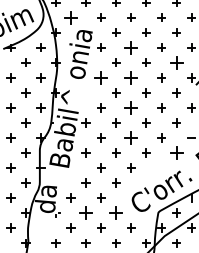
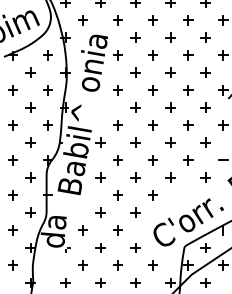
part: (70, 17) -> (82, 20), size x0.62
part: (131, 47) -> (153, 55), size x0.62
part: (176, 62) -> (205, 72), size x0.62
part: (101, 77) -> (118, 89), size x0.62
part: (131, 77) -> (153, 89), size x0.62
part: (131, 107) -> (153, 124), size x0.62
part: (131, 137) -> (153, 159), size x0.62
part: (176, 152) -> (205, 177), size x0.62
part: (85, 212) -> (99, 247), size x0.62
part: (116, 212) -> (135, 247), size x0.62

